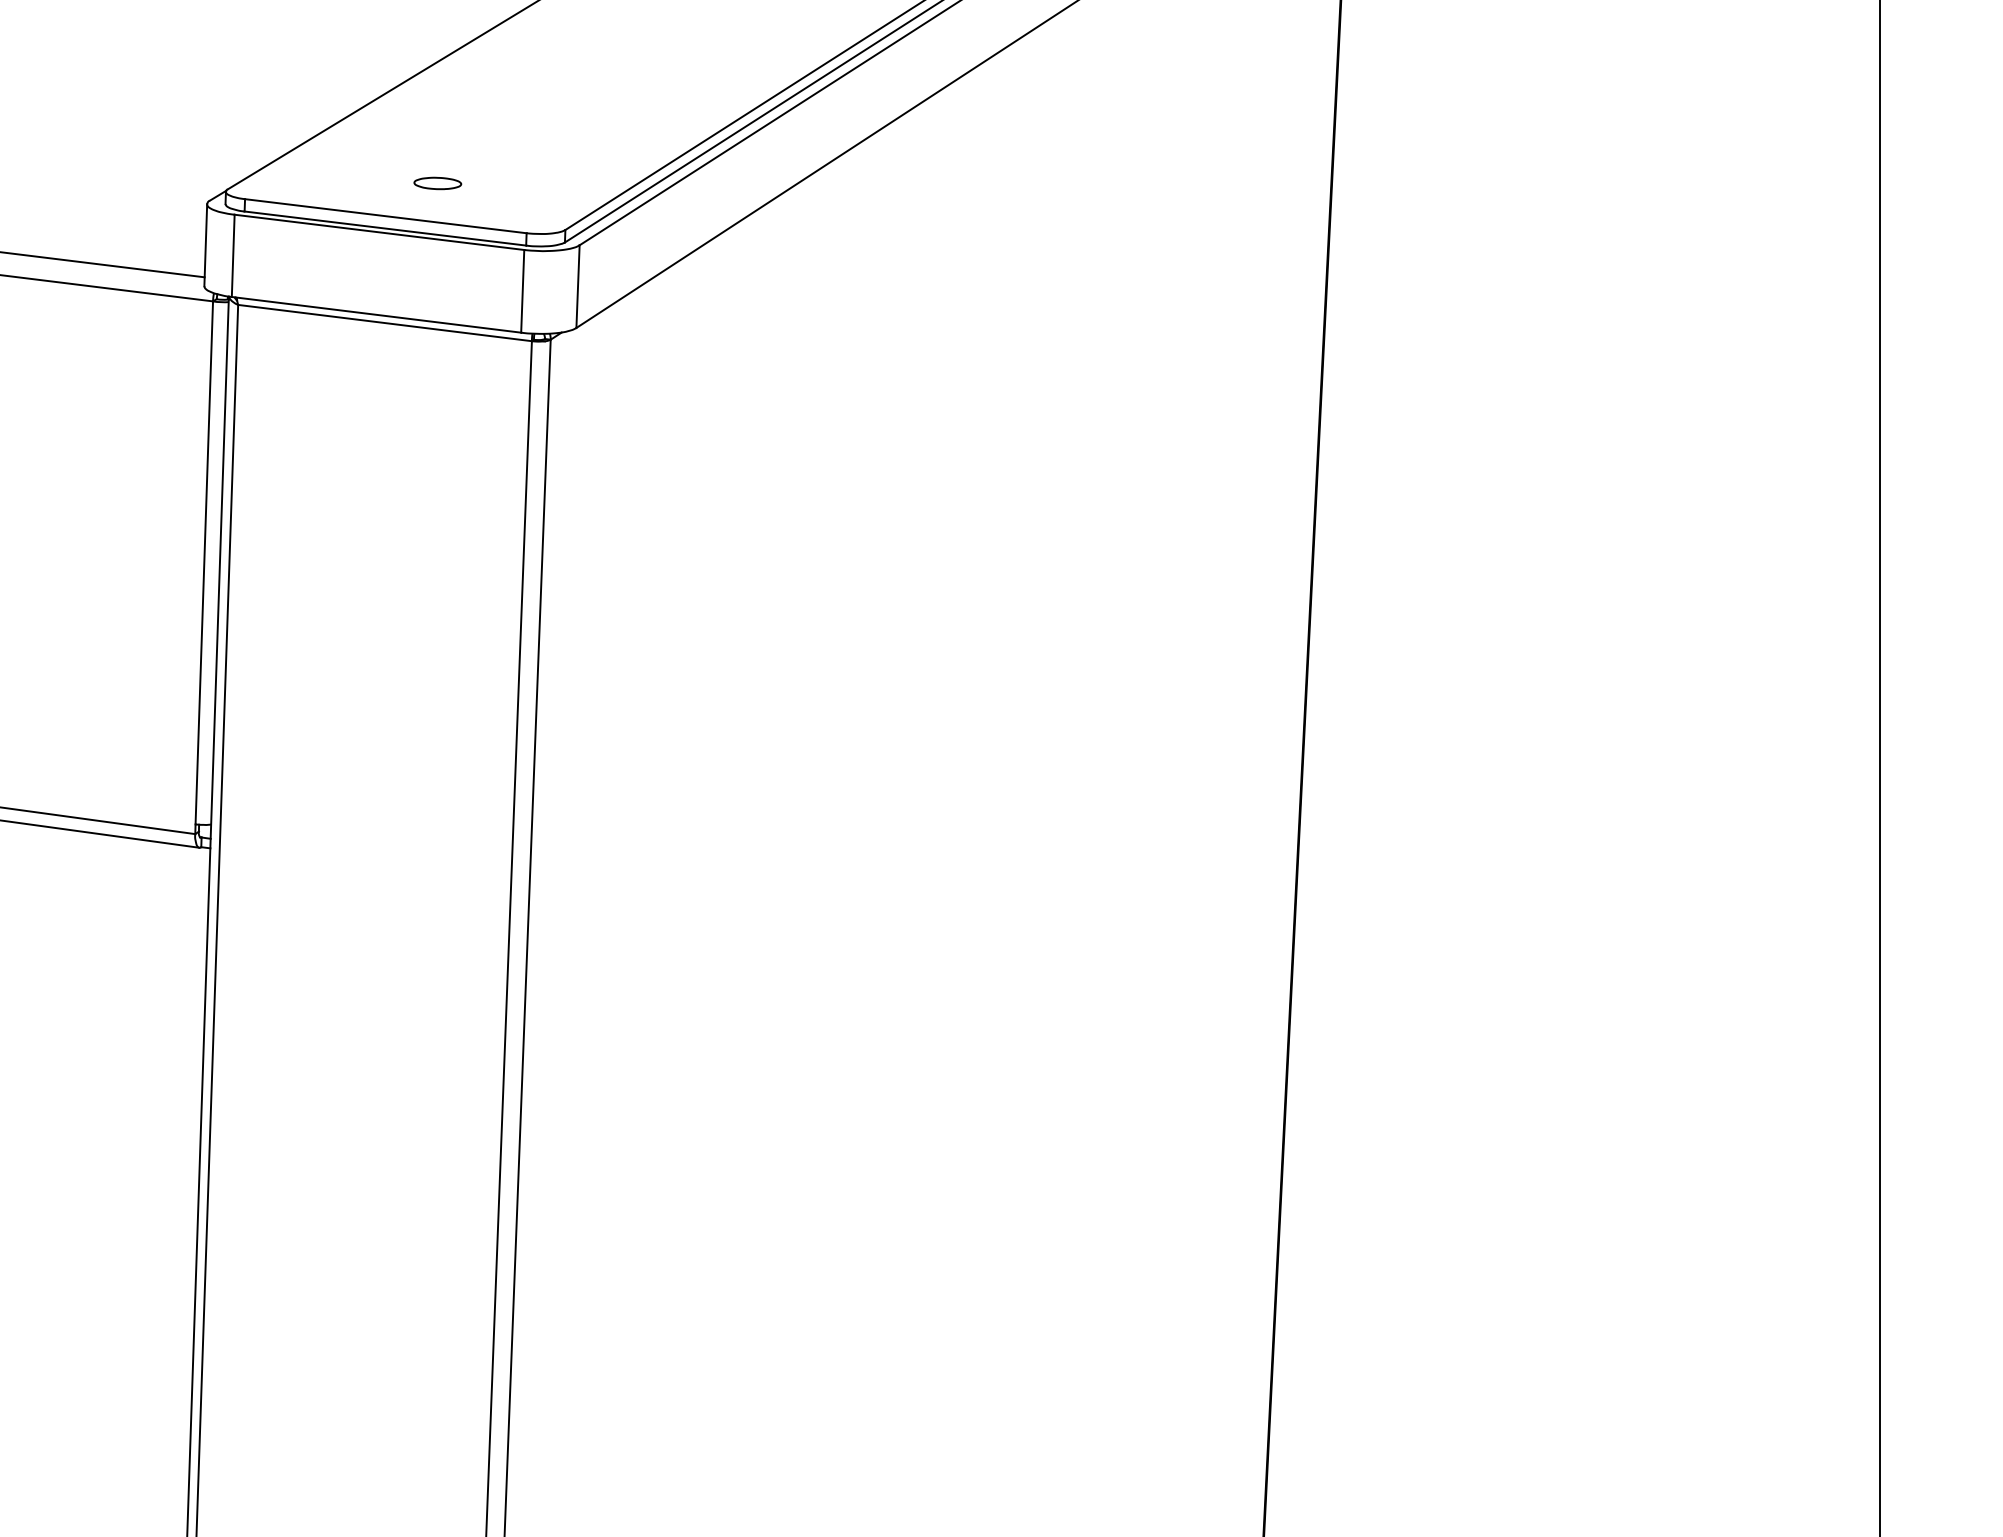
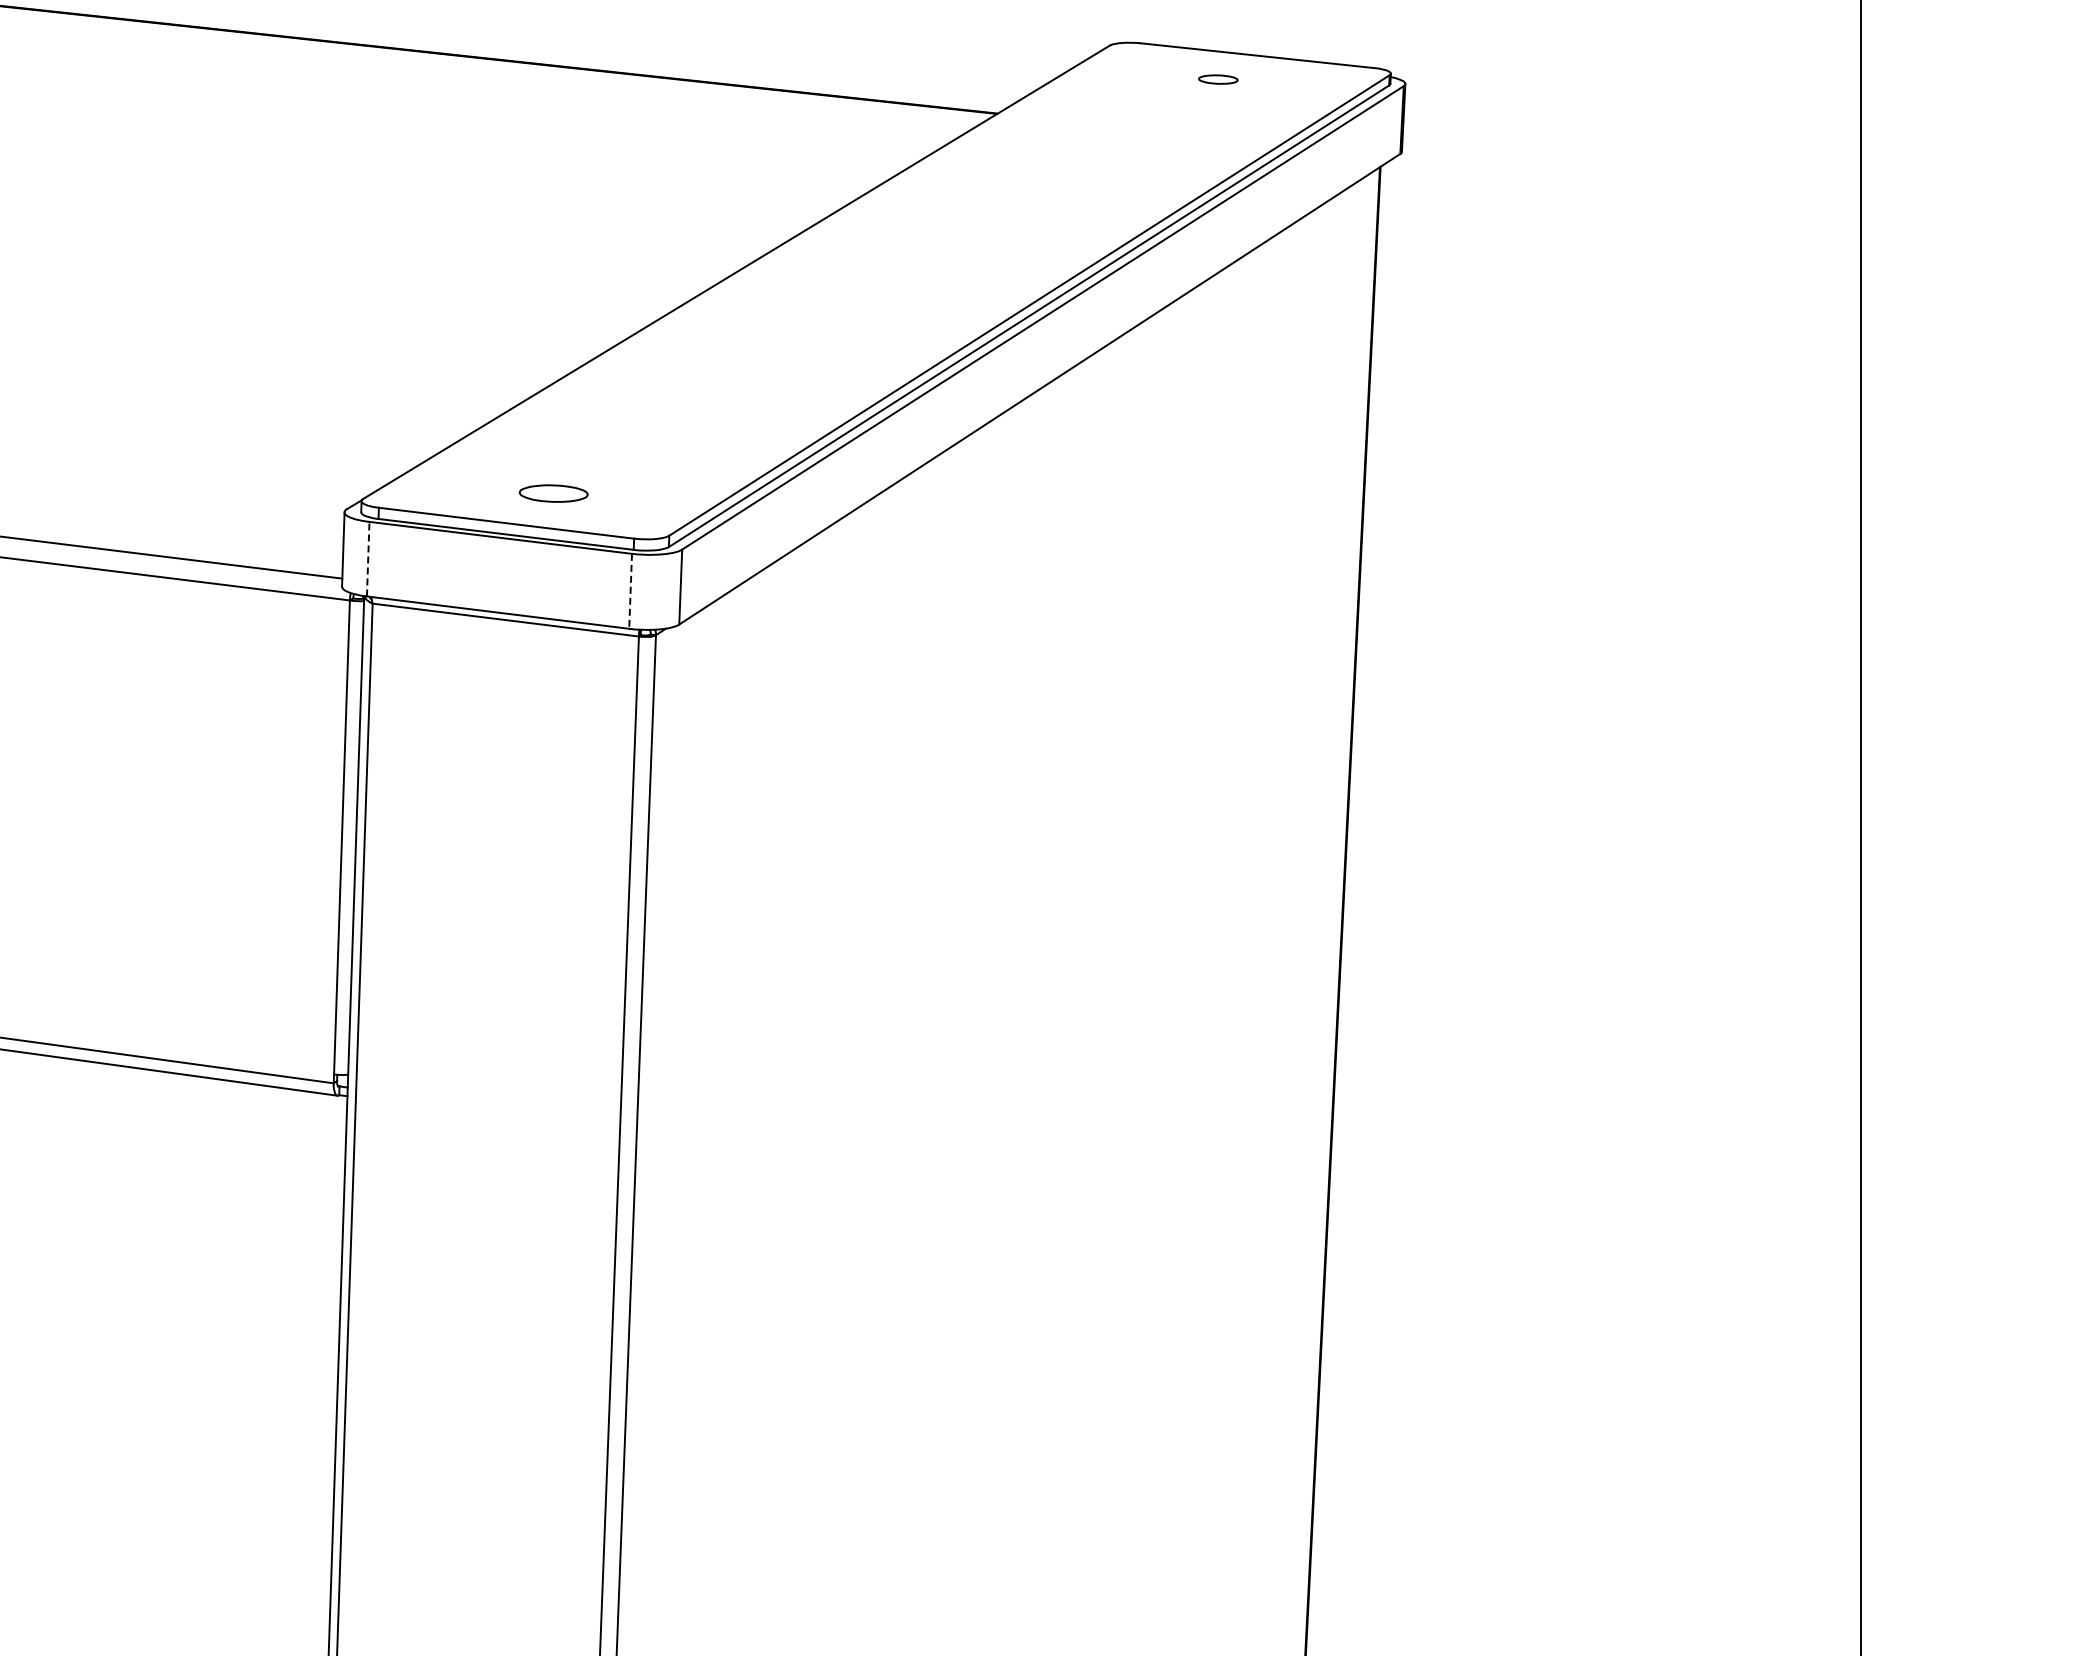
part: (437, 183) -> (553, 493), size x1.6
line: (233, 255) -> (368, 558), solid -> dashed
line: (522, 291) -> (630, 591), solid -> dashed

